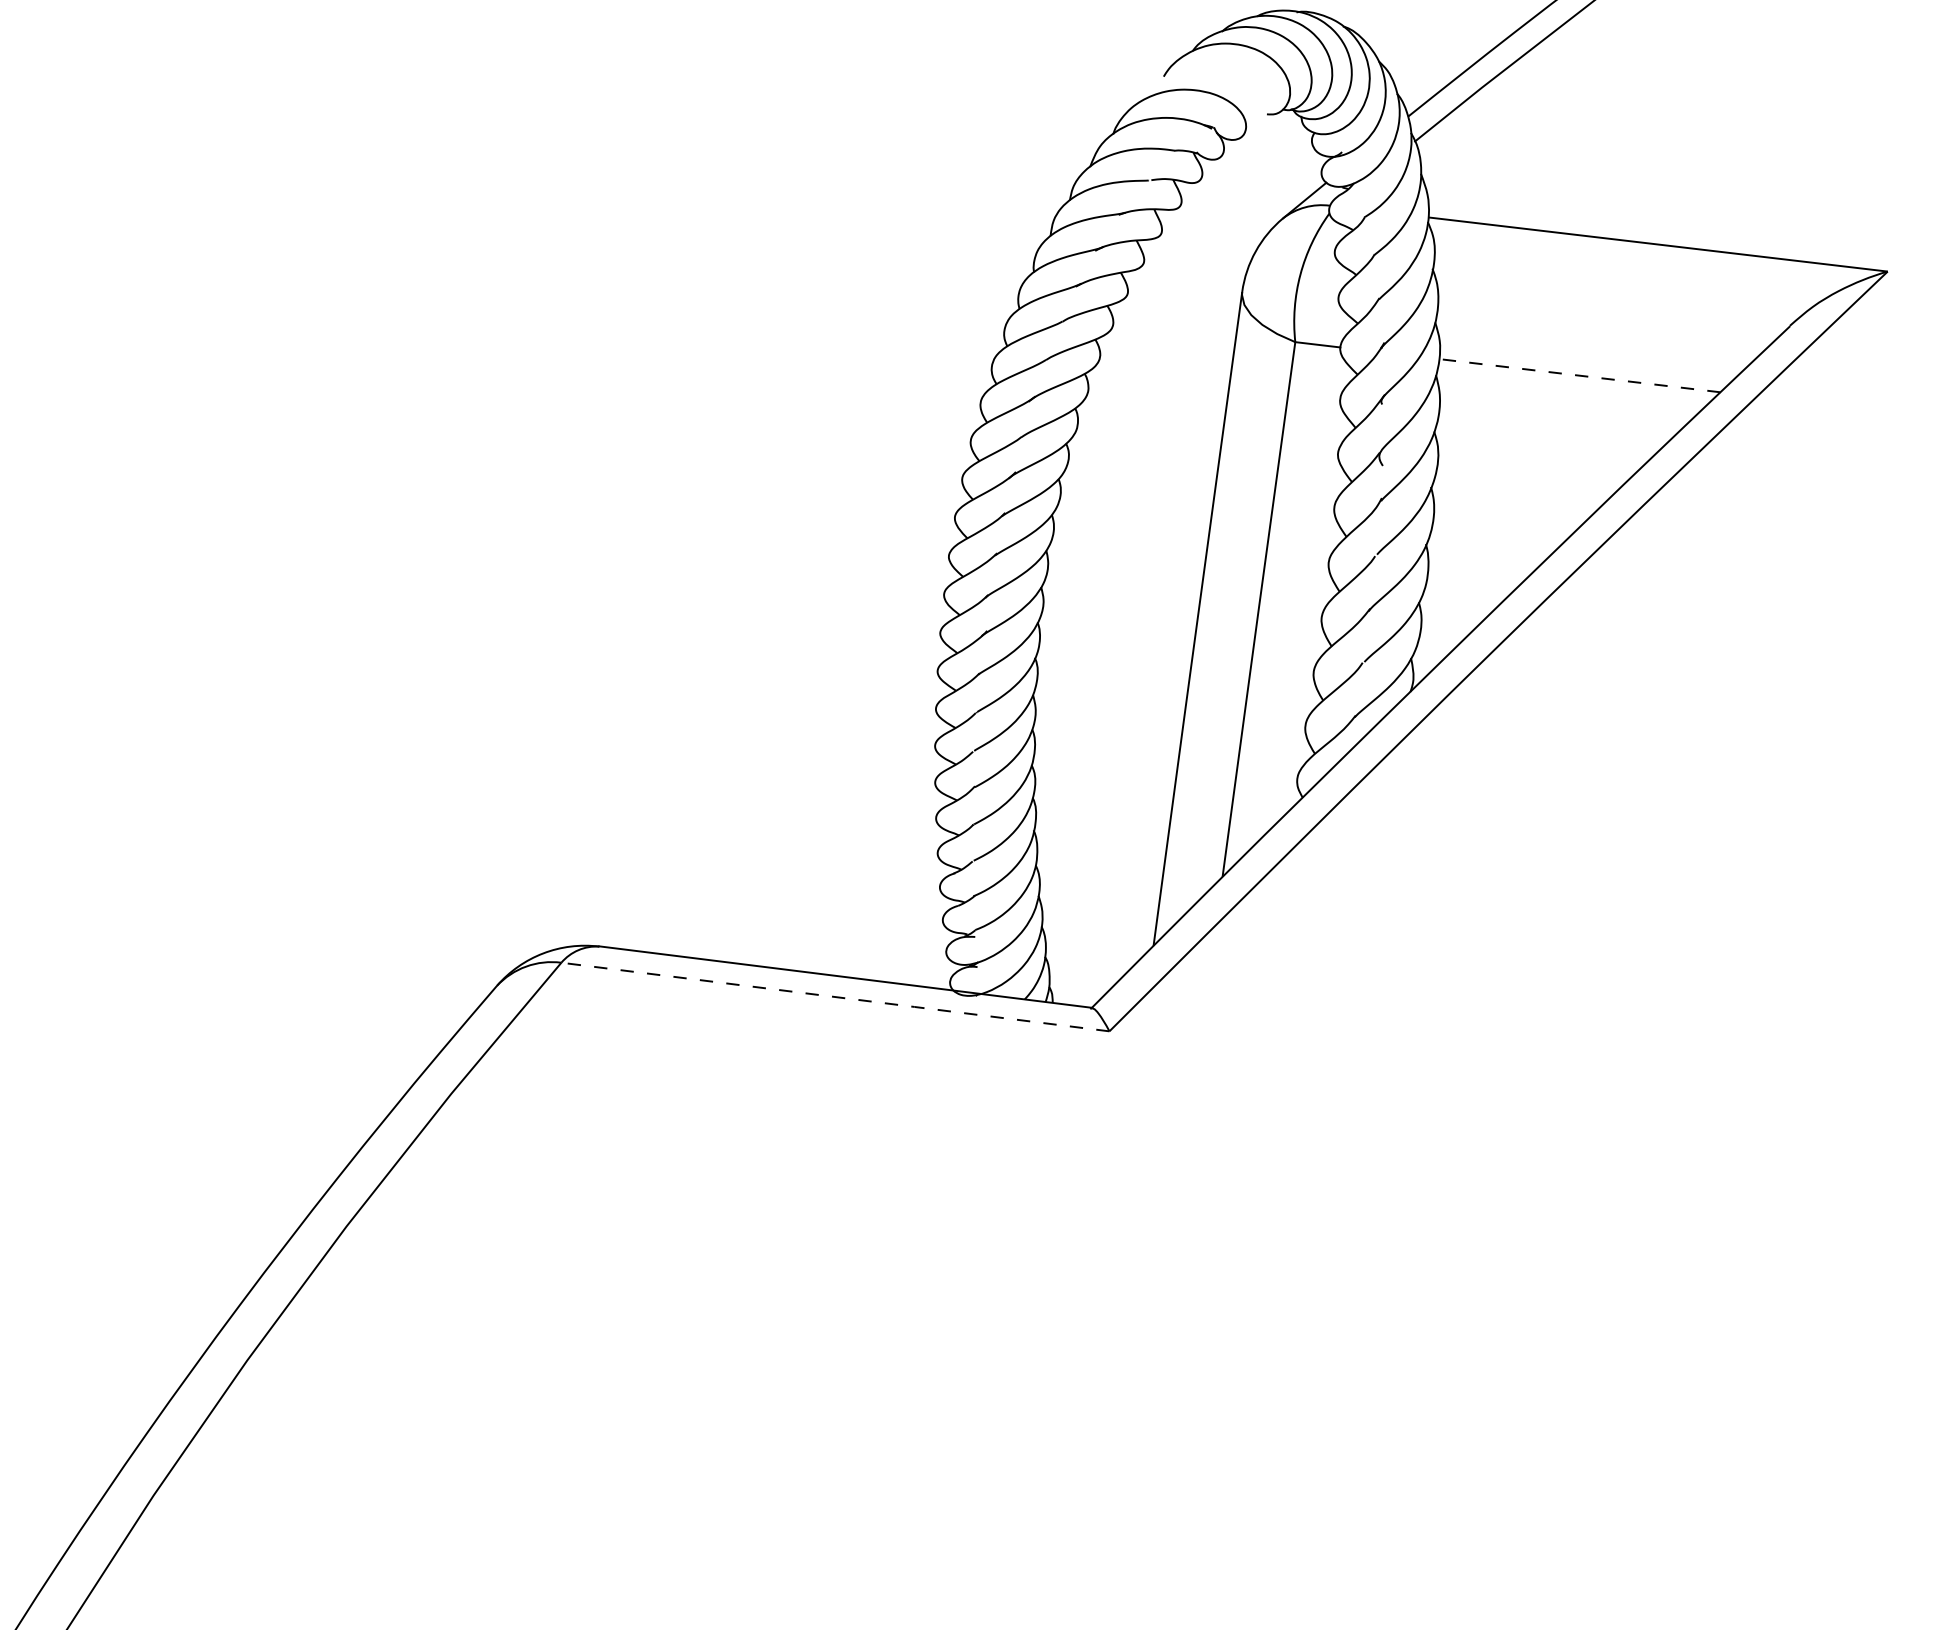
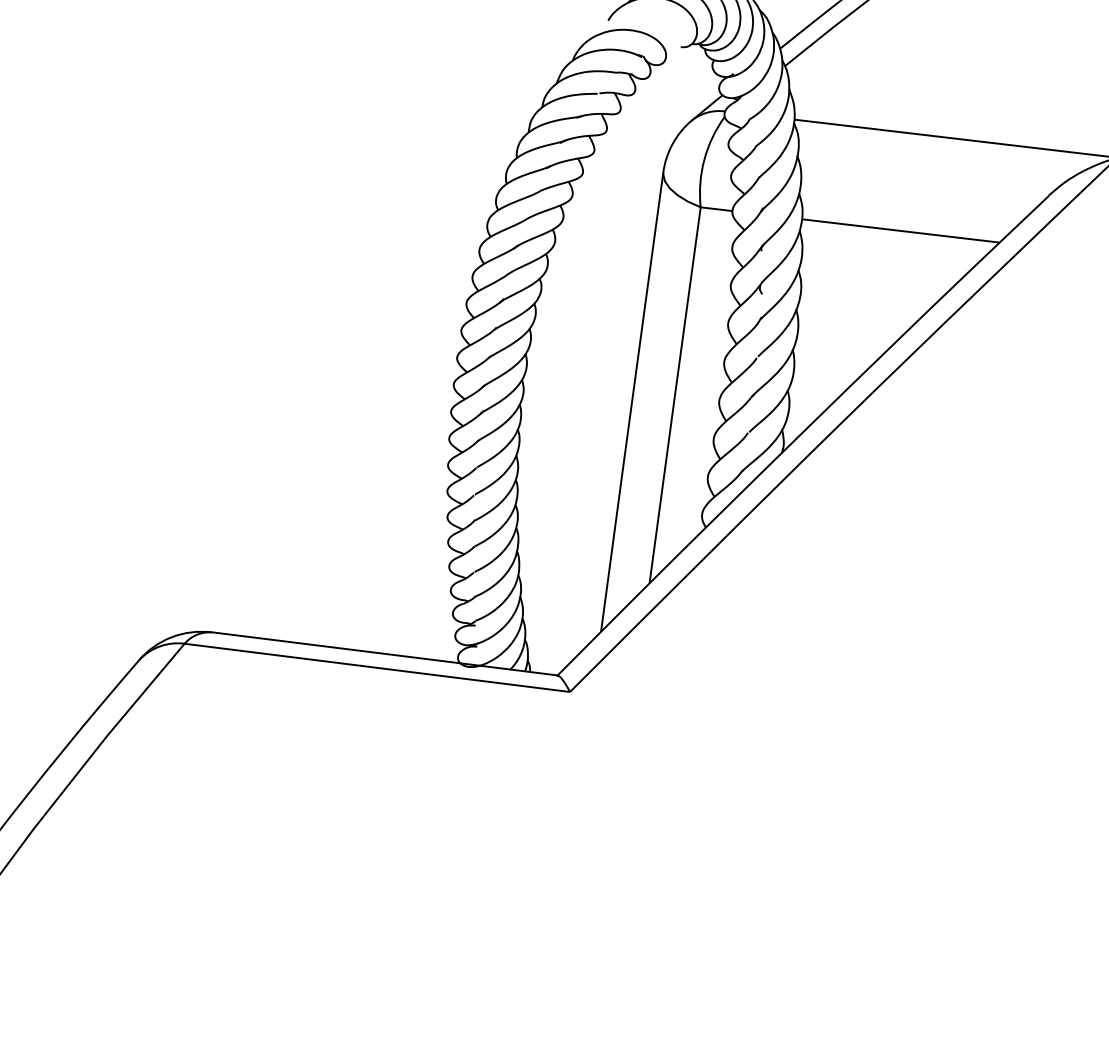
line: (1578, 375) -> (899, 230), dashed -> solid
line: (835, 997) -> (377, 668), dashed -> solid

